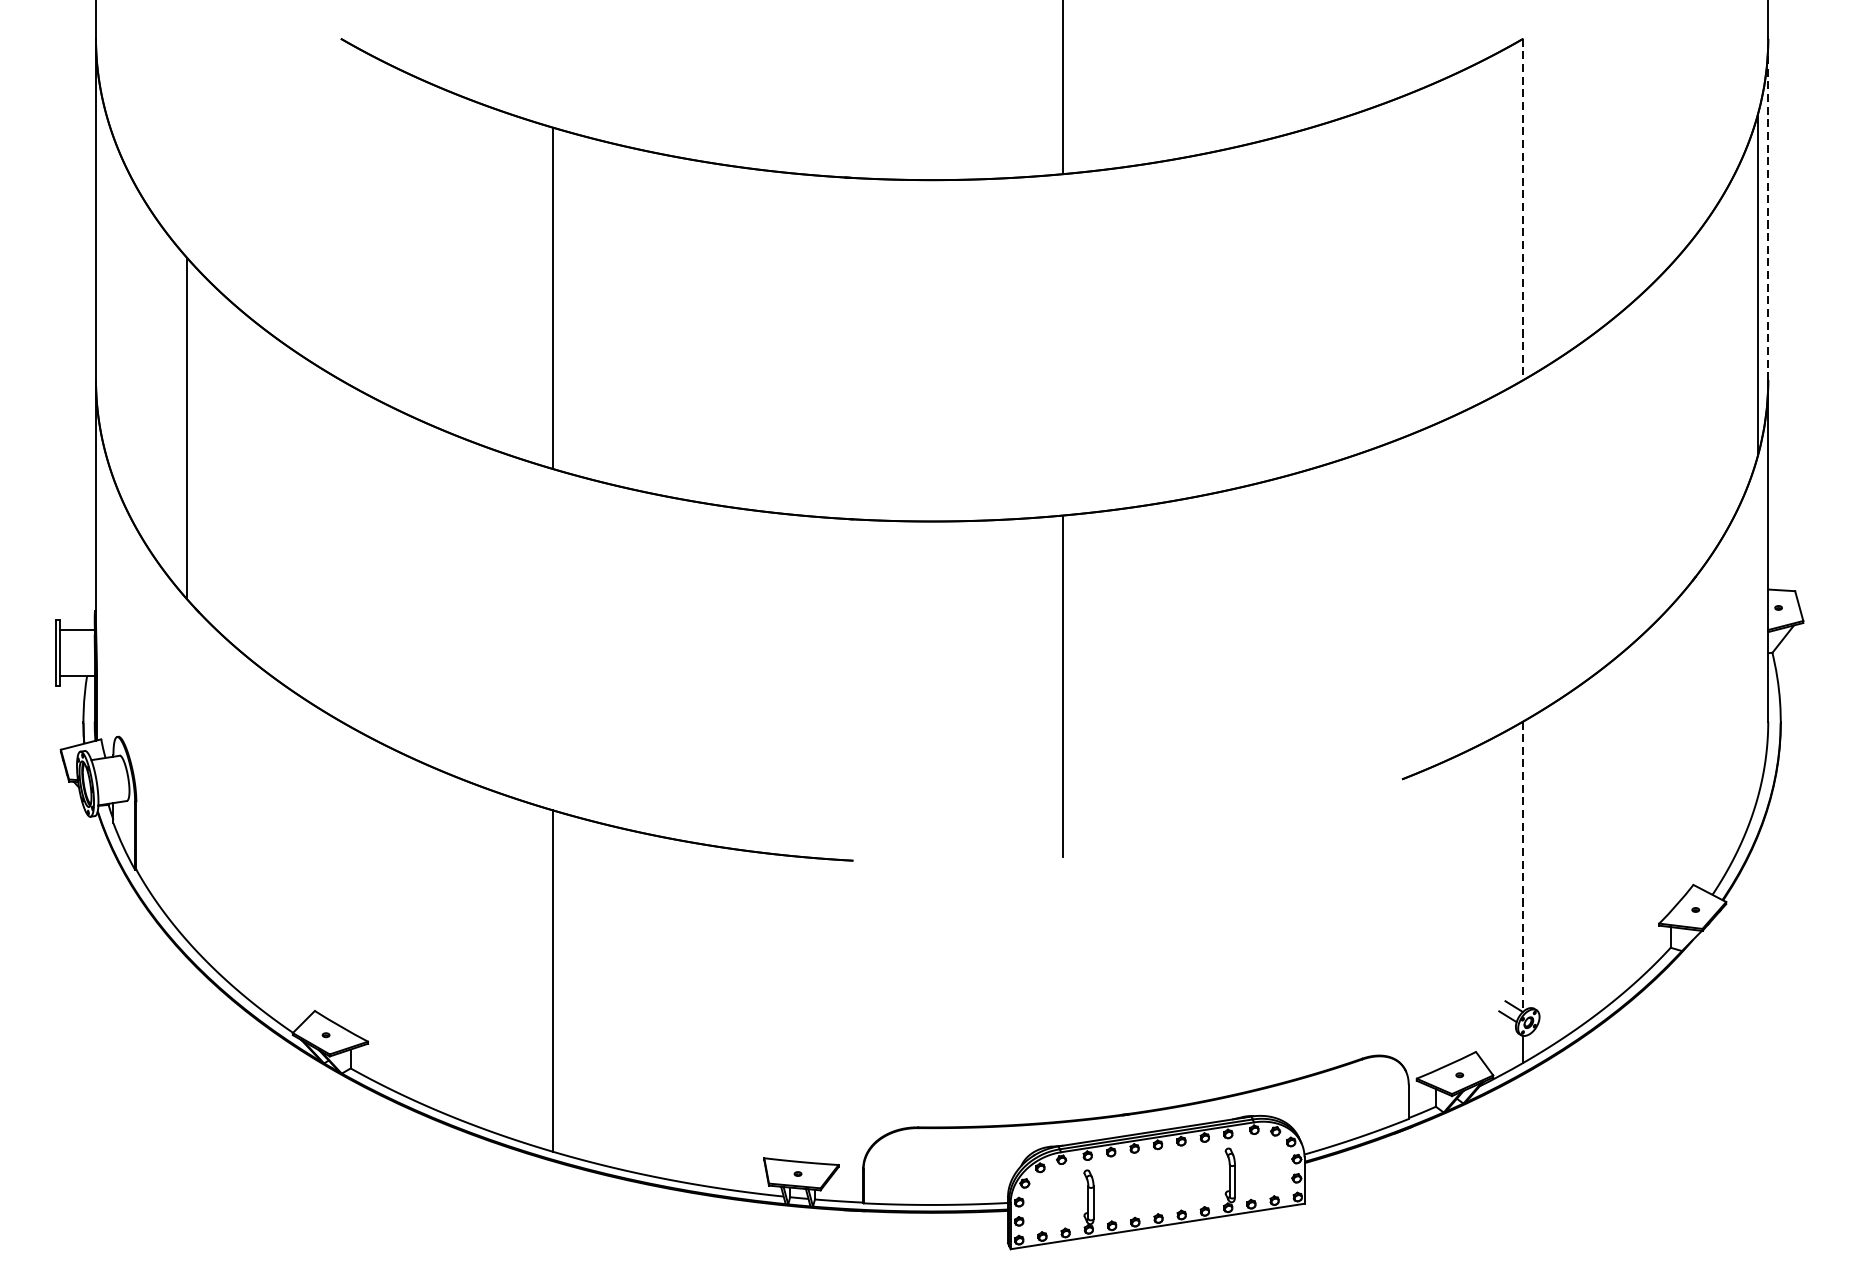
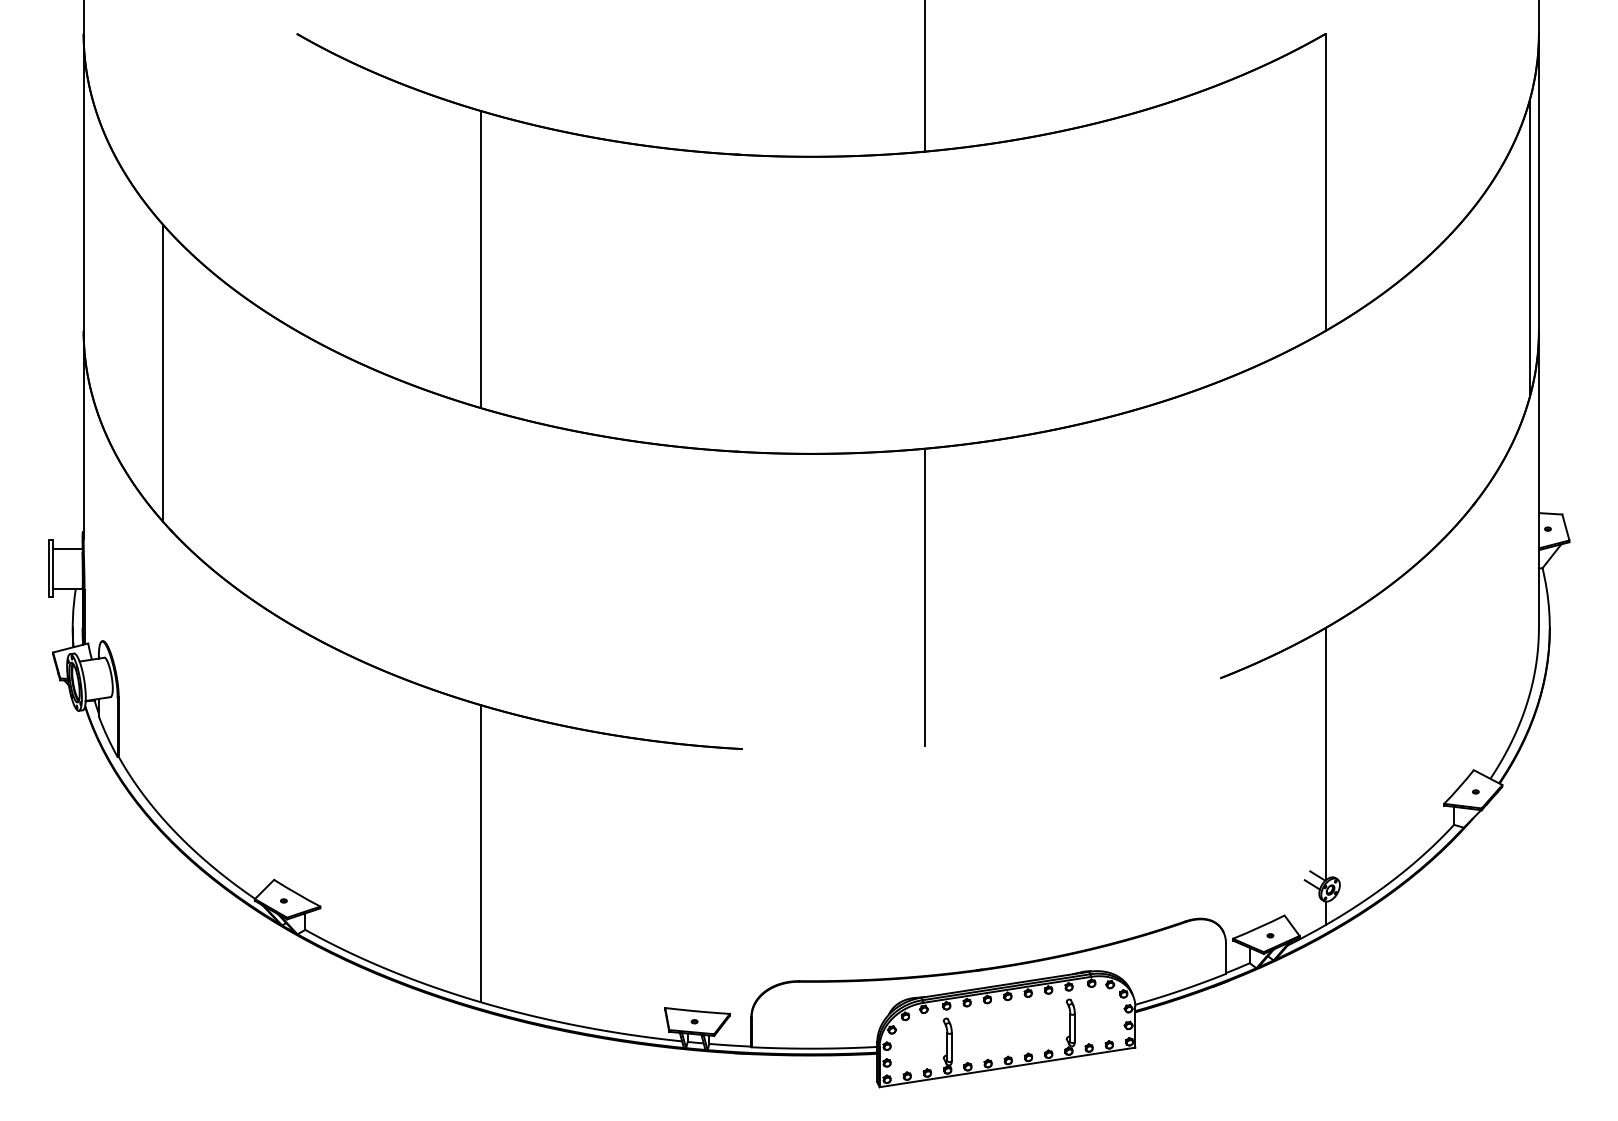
line: (1523, 209) -> (1325, 182), dashed -> solid
line: (1767, 209) -> (1538, 182), dashed -> solid
line: (1523, 866) -> (1325, 754), dashed -> solid

